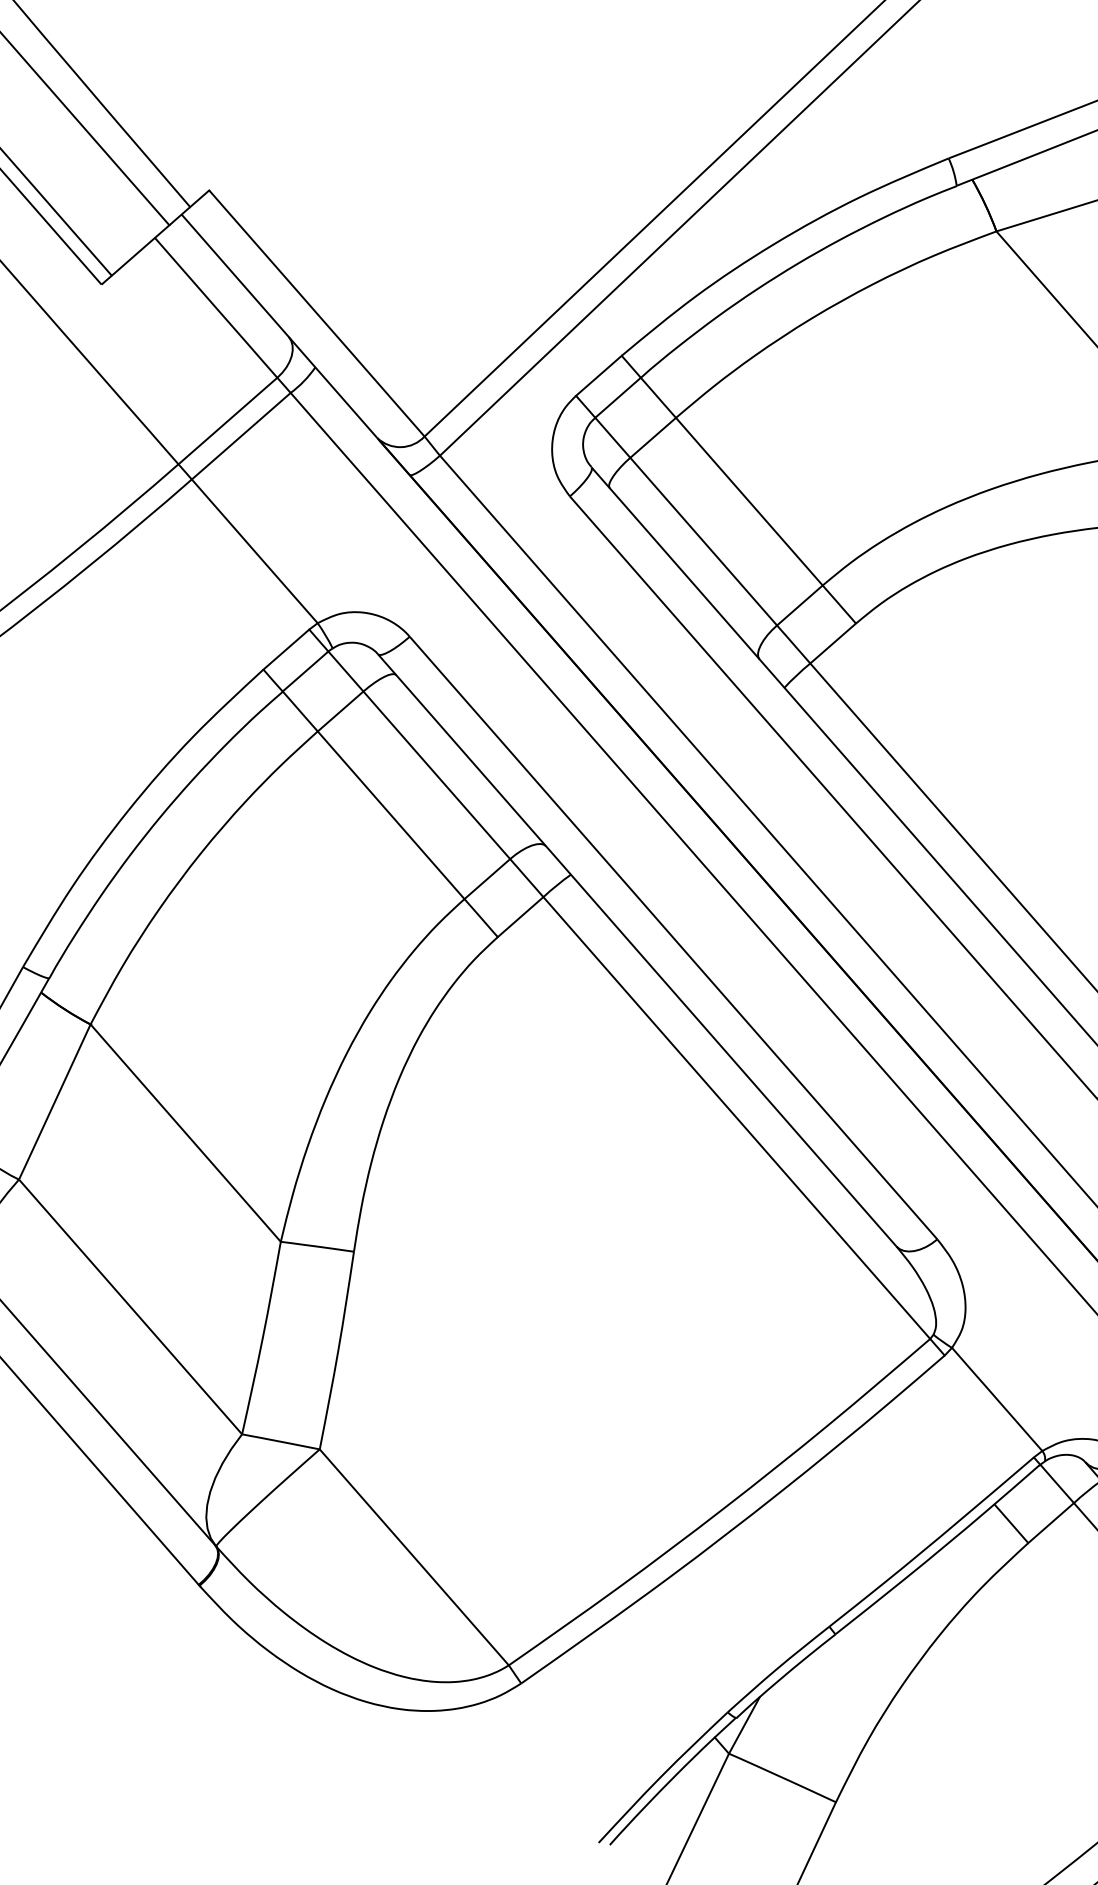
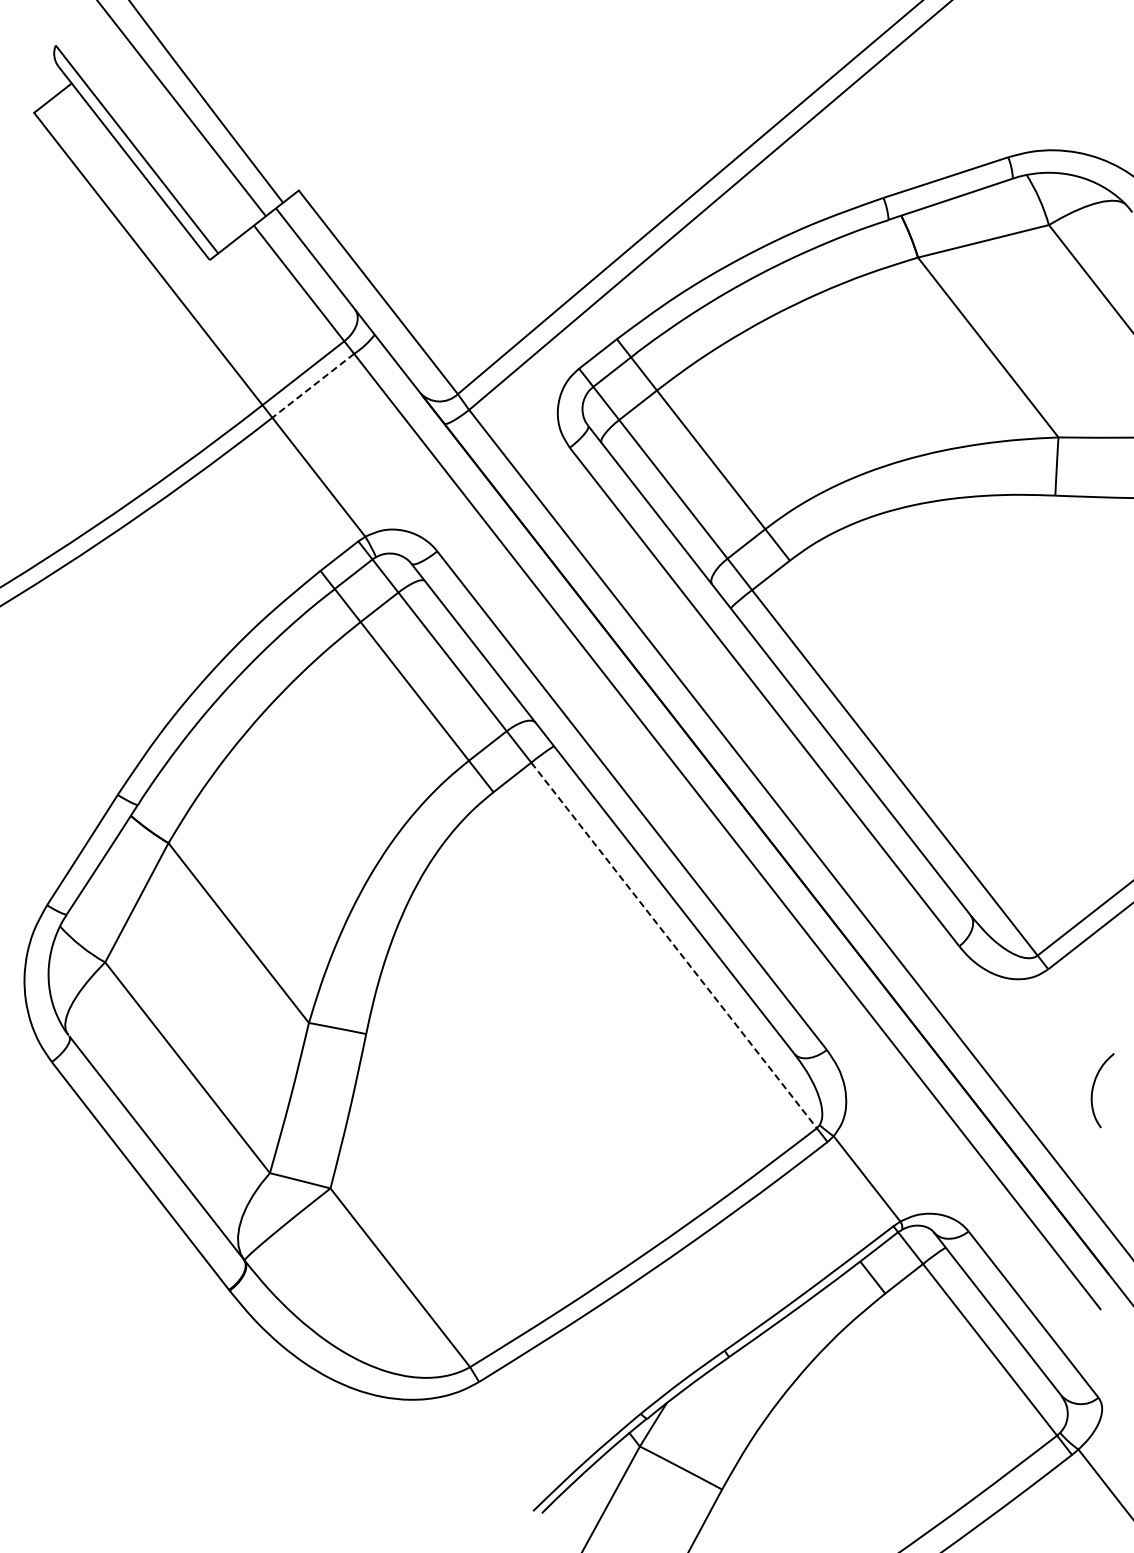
line: (241, 435) -> (313, 385), solid -> dashed
line: (737, 1118) -> (674, 945), solid -> dashed

